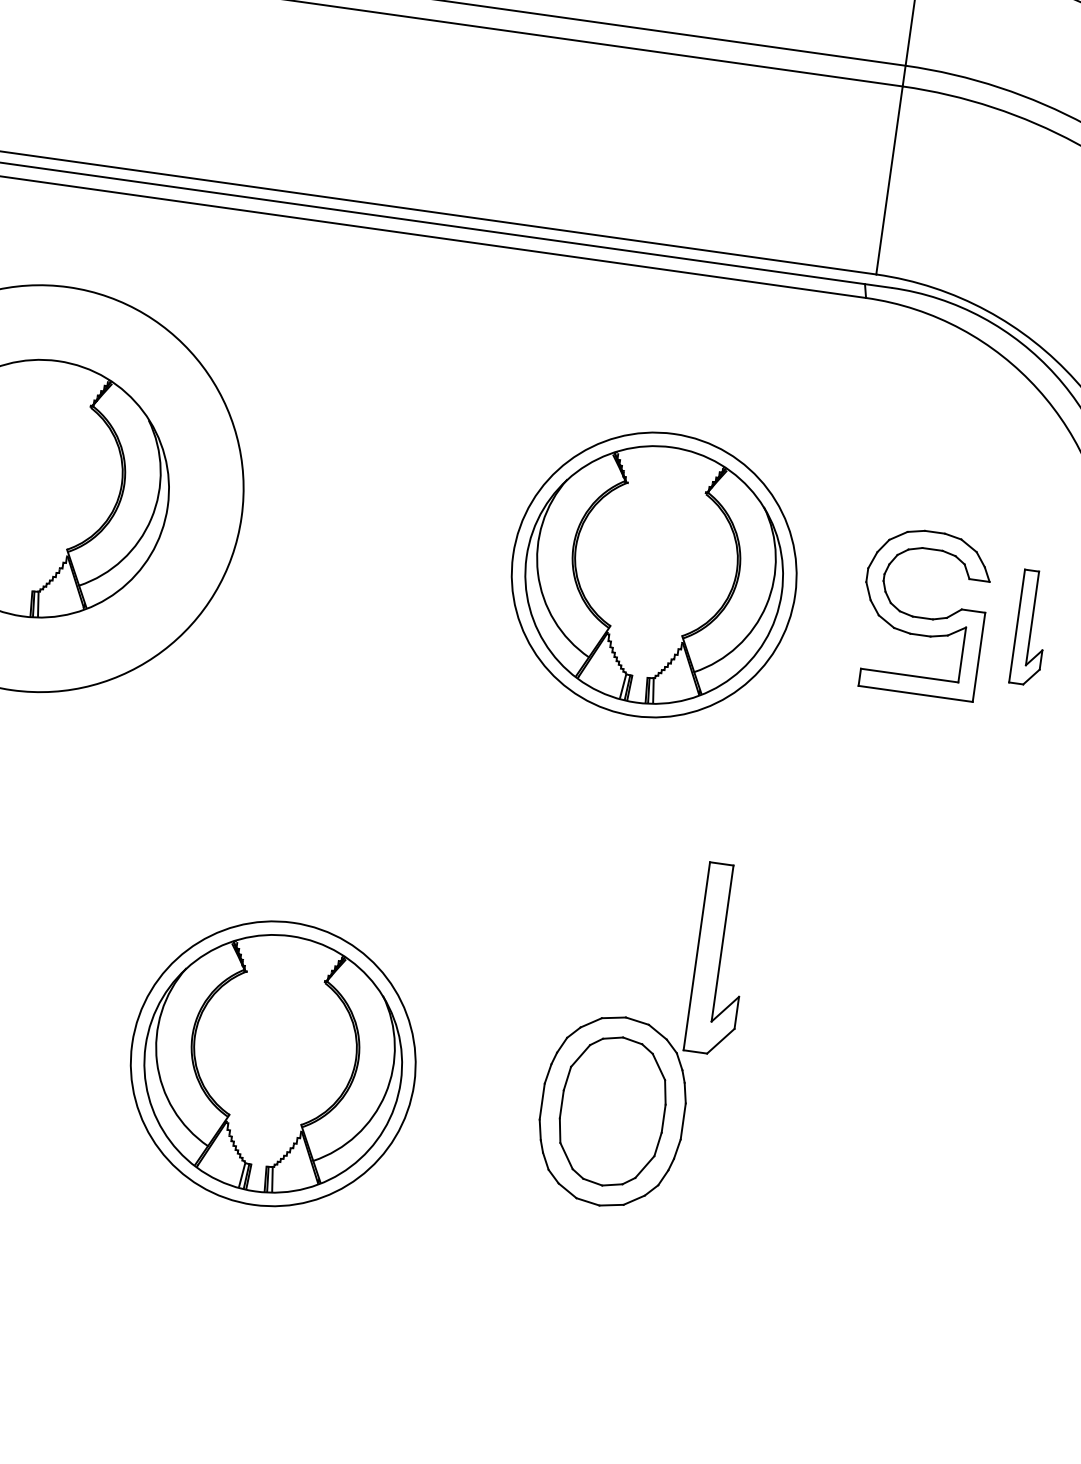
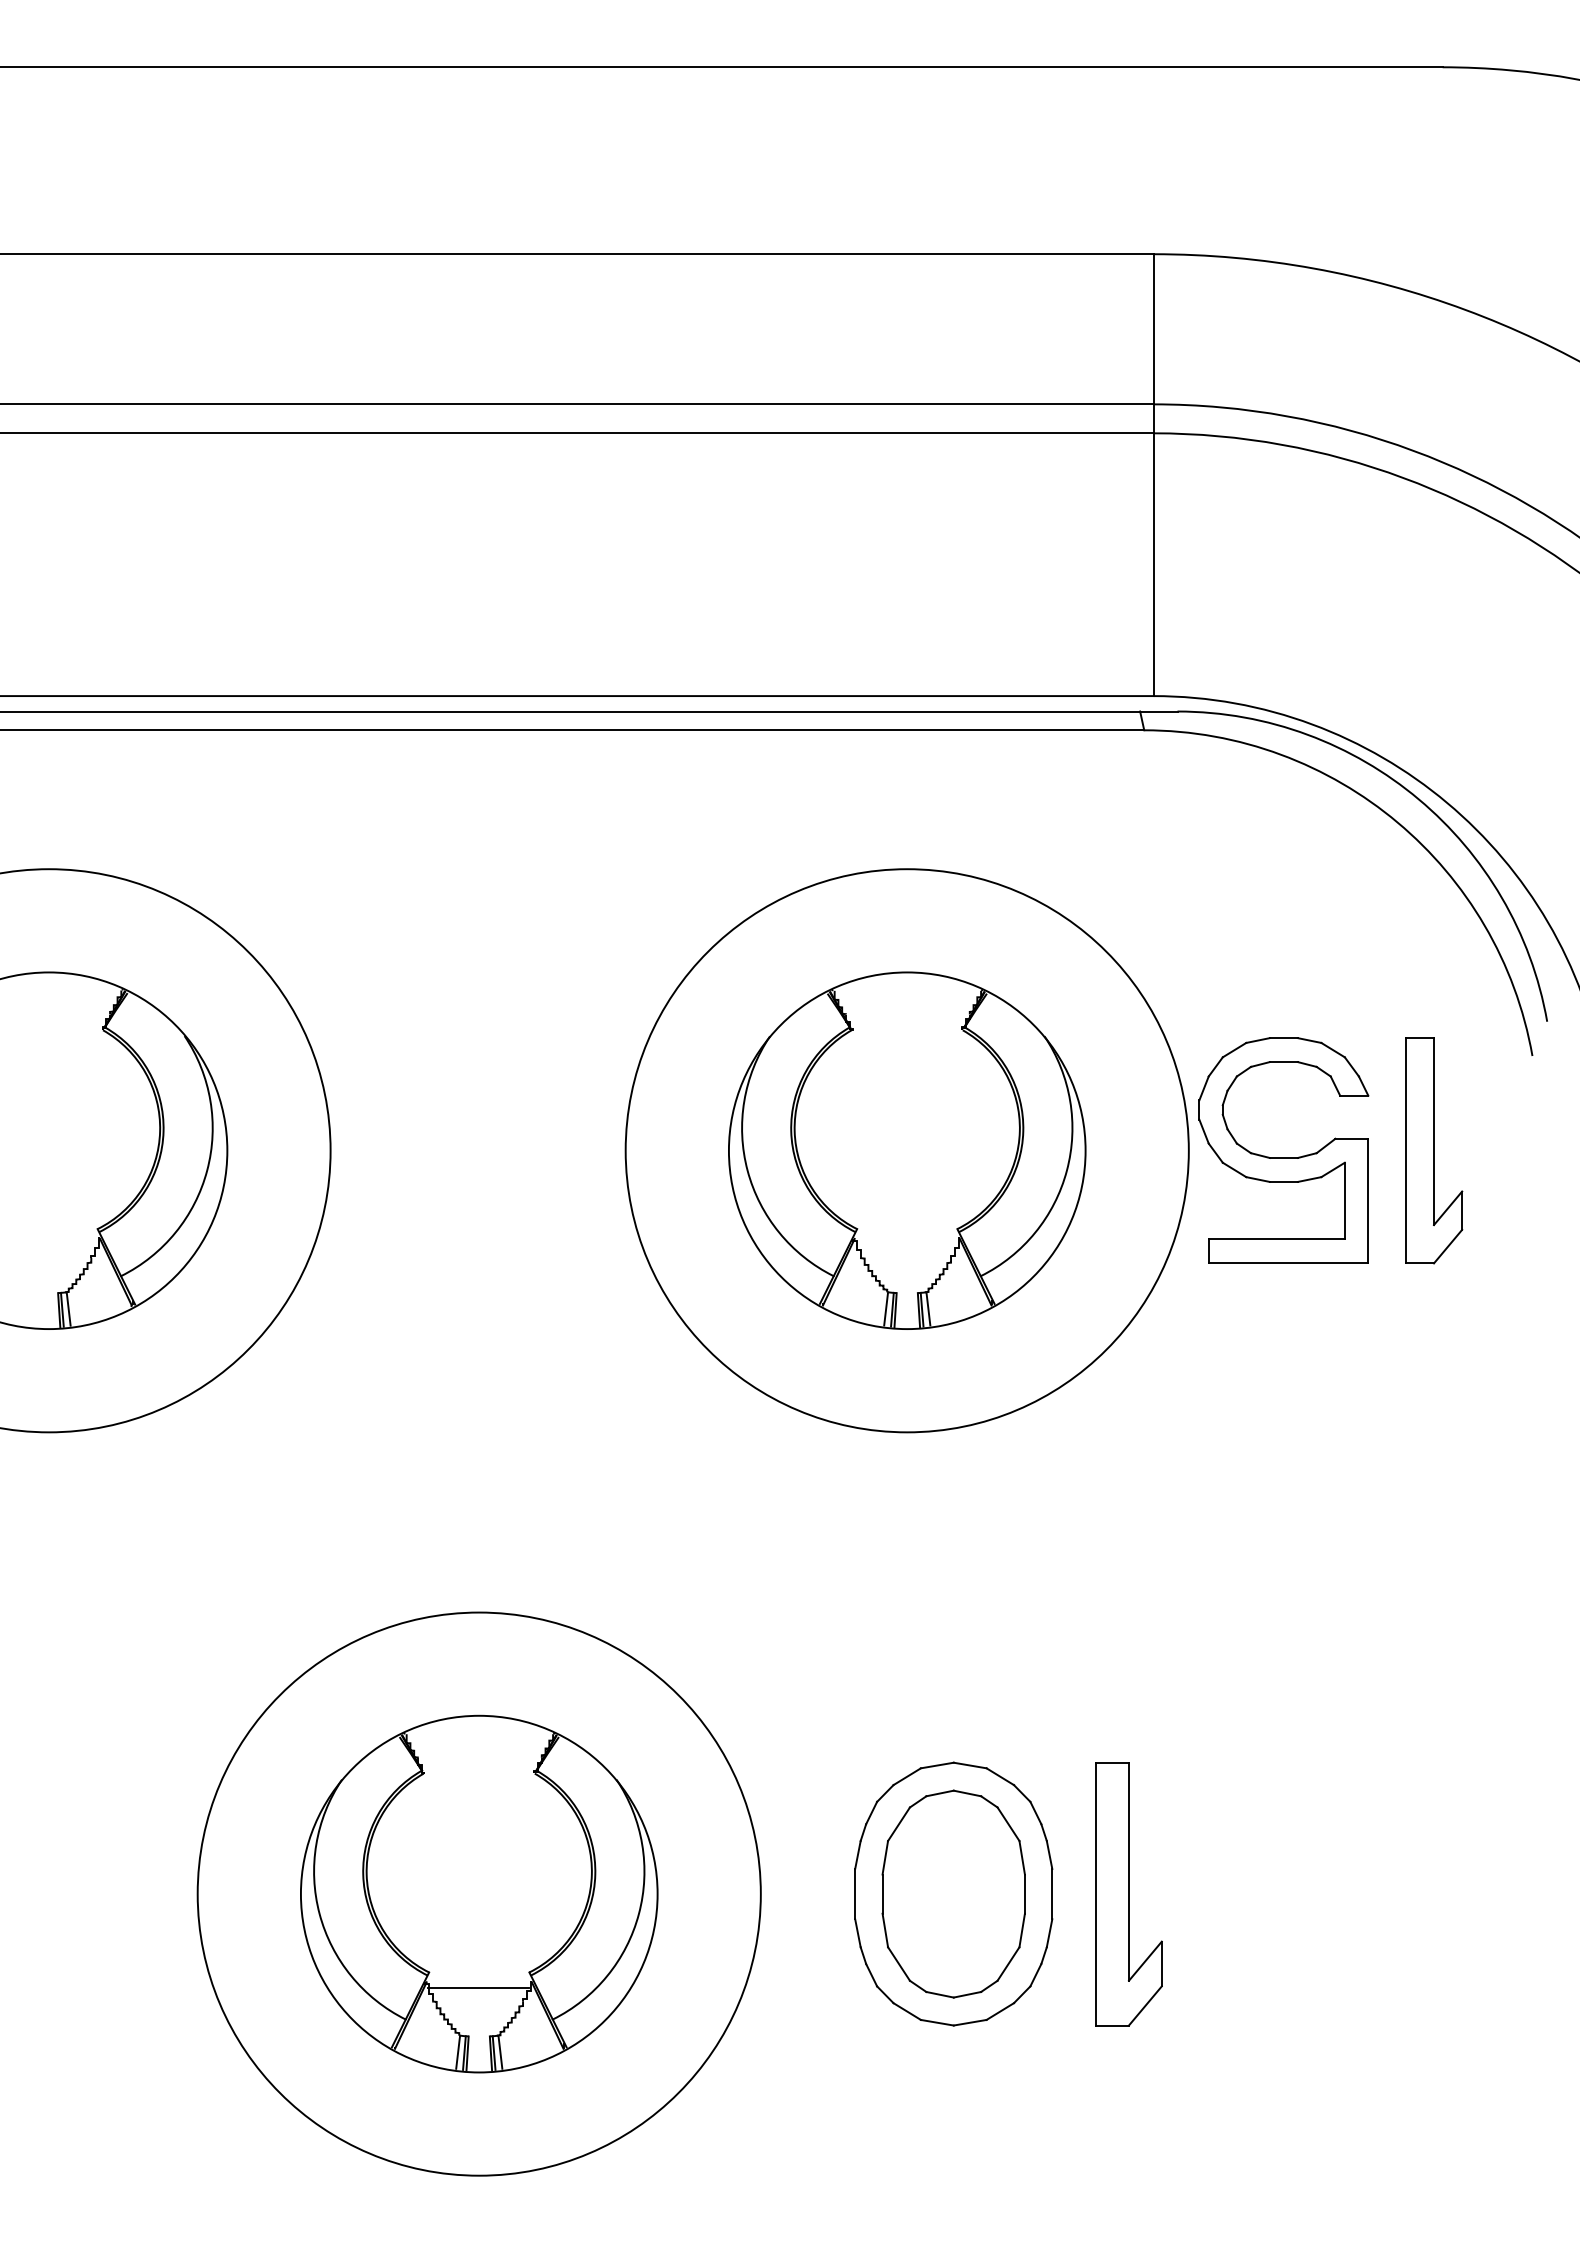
circle: (653, 574) -> (906, 1150), size x1.43
part: (1031, 627) -> (1434, 1150), size x1.43
part: (719, 959) -> (1128, 1894), moved
circle: (272, 1063) -> (478, 1893), size x1.43
line: (263, 1130) -> (478, 1987), added

